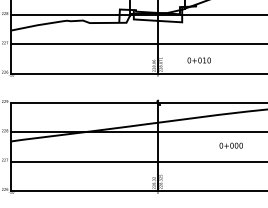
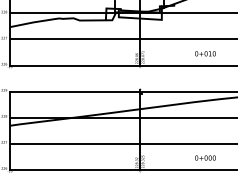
text: (198, 60) -> (204, 53), moved
text: (230, 145) -> (204, 157), moved

